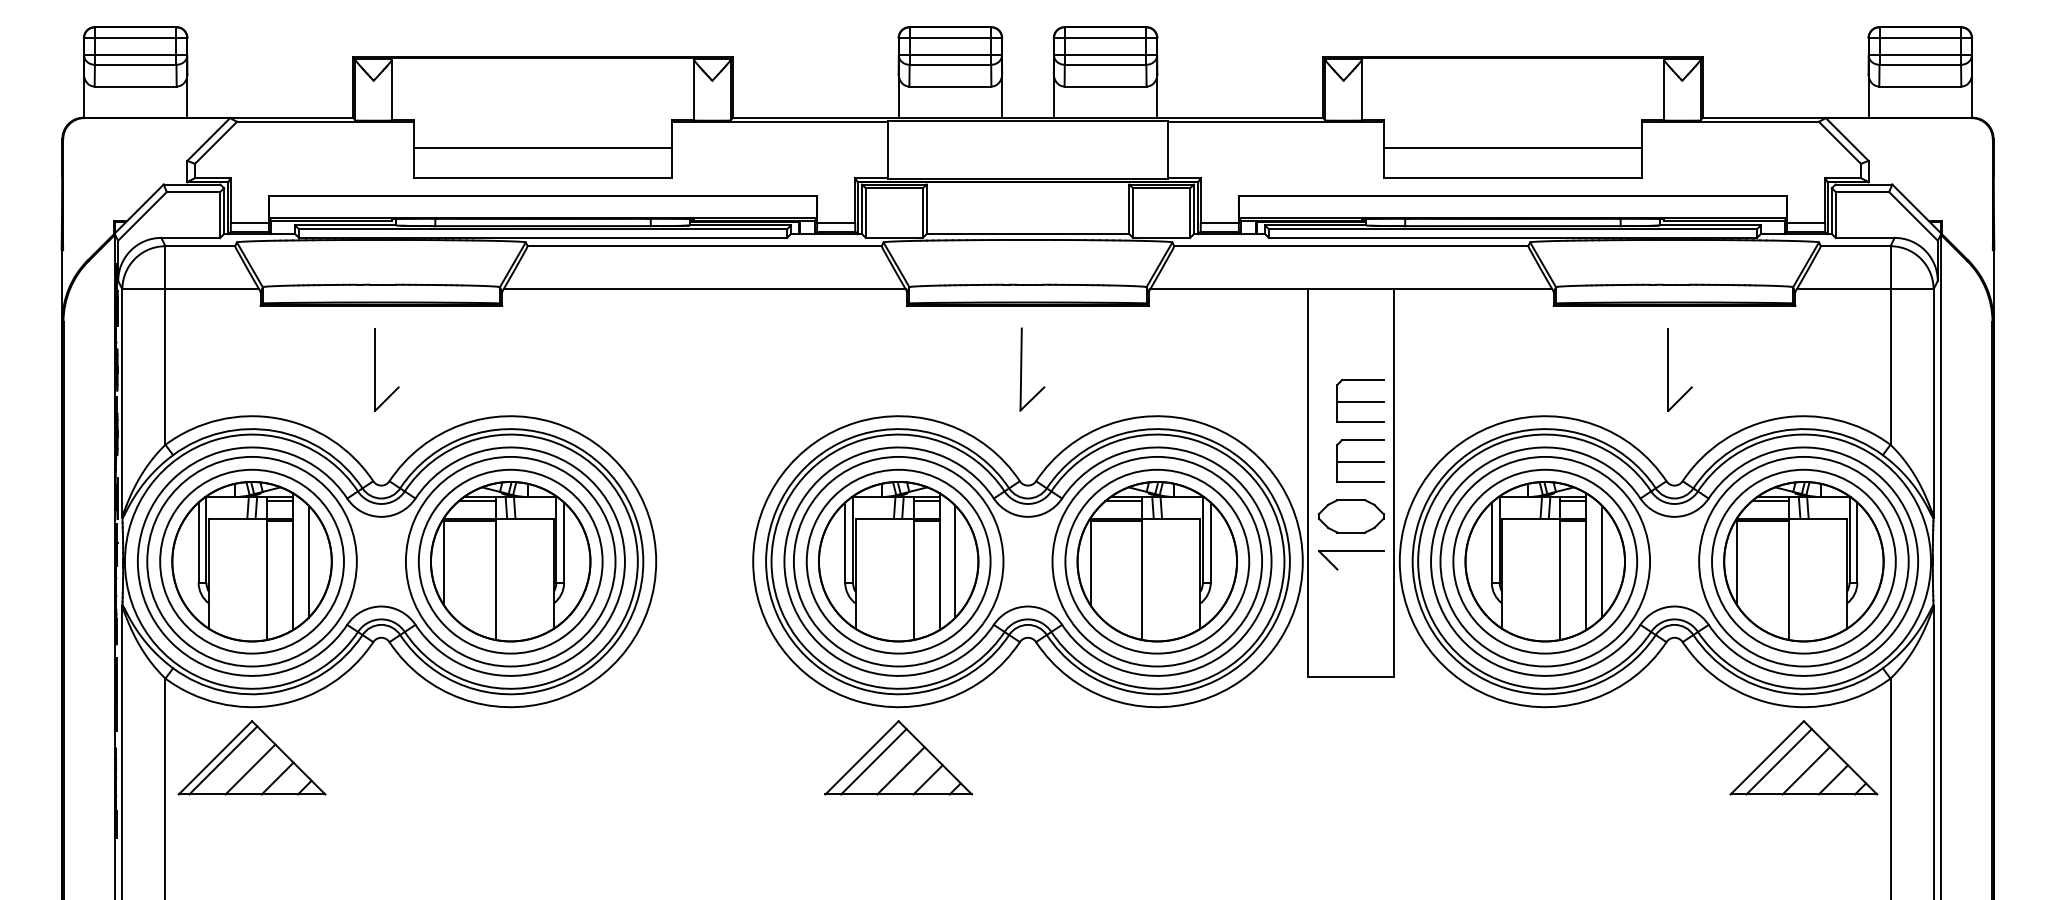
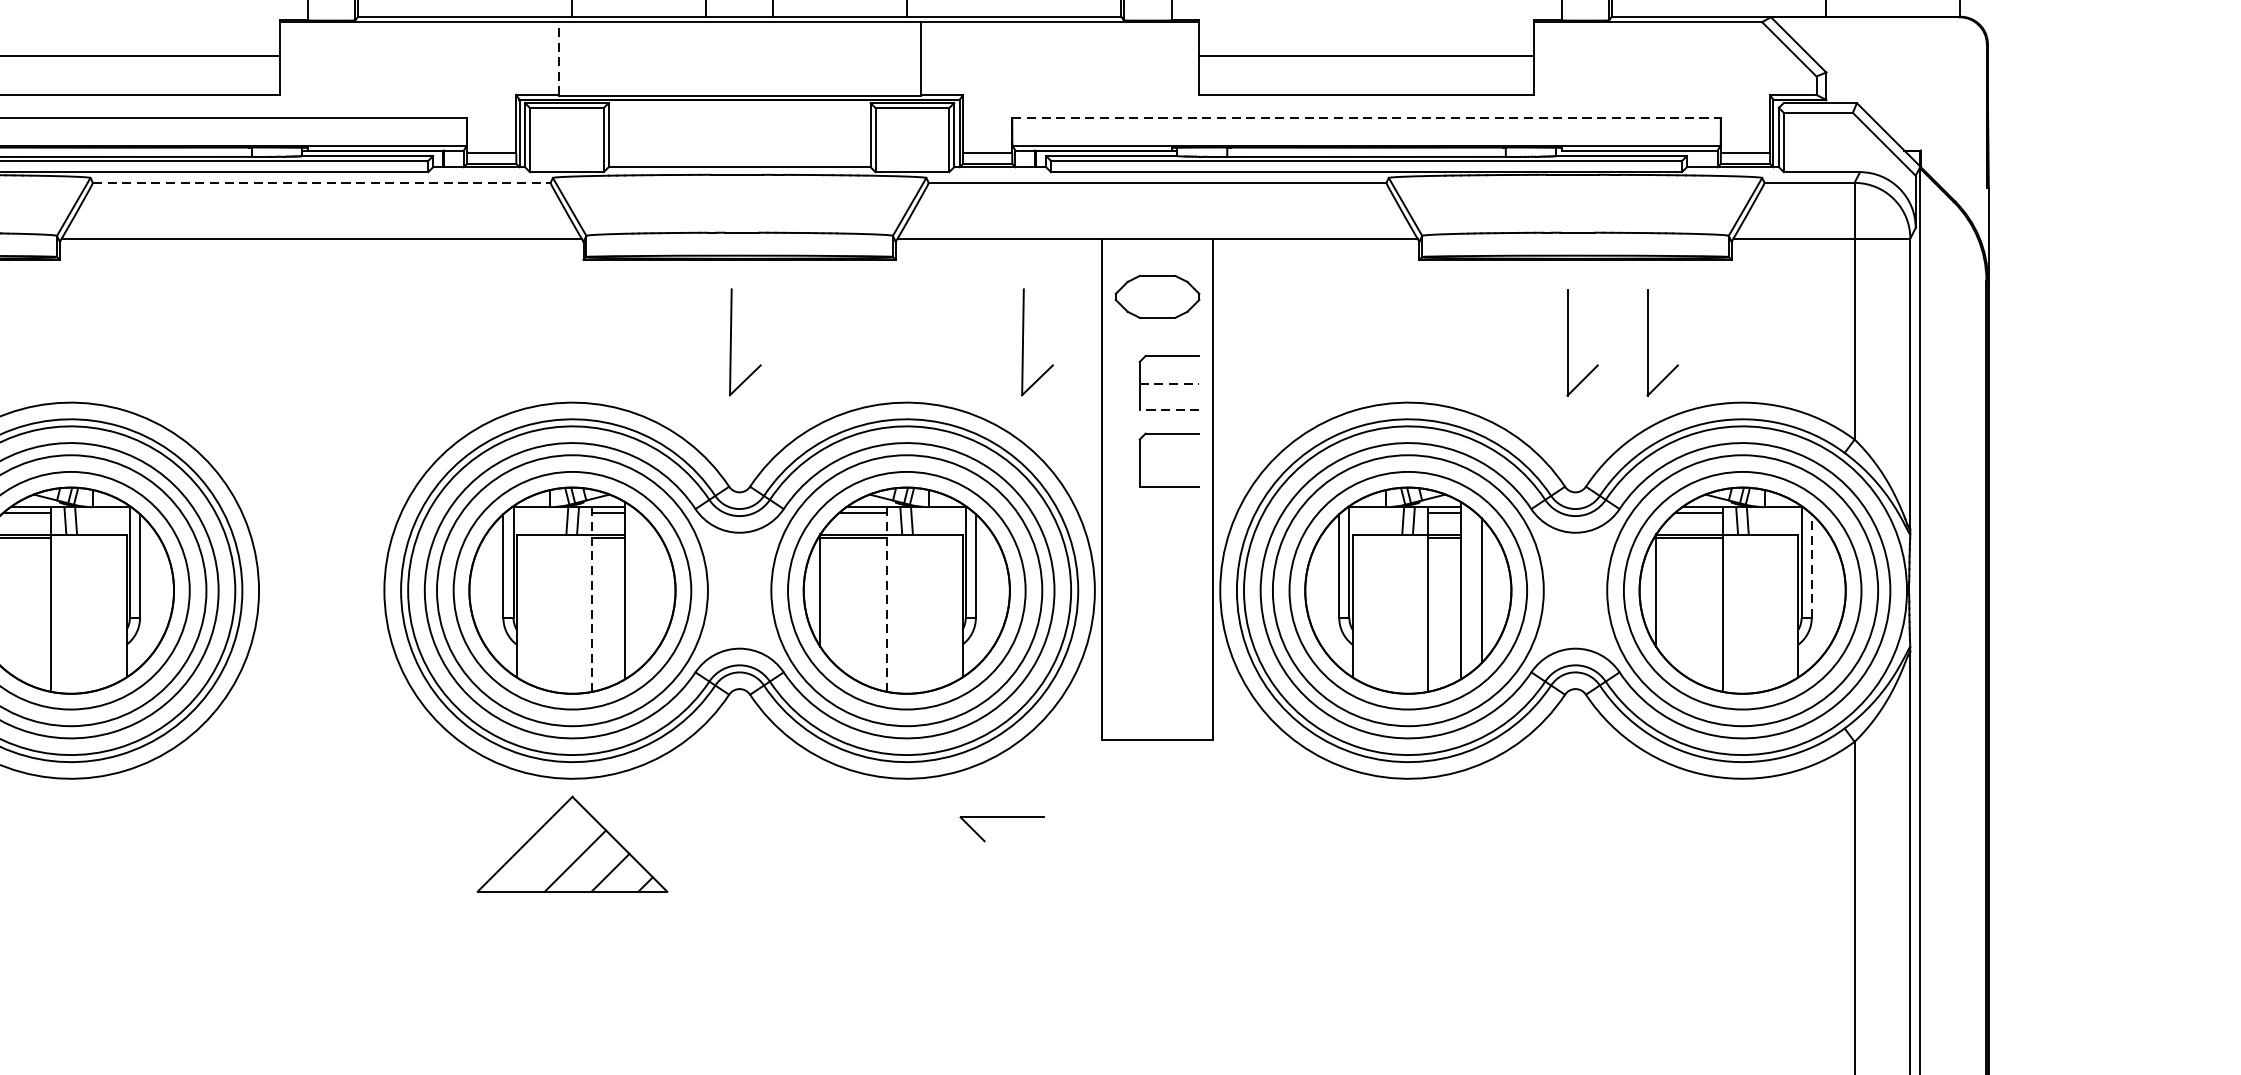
line: (887, 150) -> (558, 59), solid -> dashed
line: (1513, 196) -> (1367, 118), solid -> dashed
line: (704, 246) -> (321, 183), solid -> dashed
part: (1248, 369) -> (1024, 342), added
part: (1730, 369) -> (1647, 342), added
line: (1361, 401) -> (1170, 383), solid -> dashed
line: (1360, 421) -> (1169, 409), solid -> dashed
line: (1360, 461) -> (1169, 461), removed
part: (1350, 516) -> (1156, 297), moved
line: (1857, 542) -> (1811, 565), solid -> dashed
part: (1351, 551) -> (1002, 817), moved
line: (955, 561) -> (645, 590), removed
line: (913, 568) -> (591, 599), solid -> dashed
line: (1142, 568) -> (887, 599), solid -> dashed
part: (1803, 757) -> (1742, 843), removed
line: (873, 761) -> (539, 849), removed

